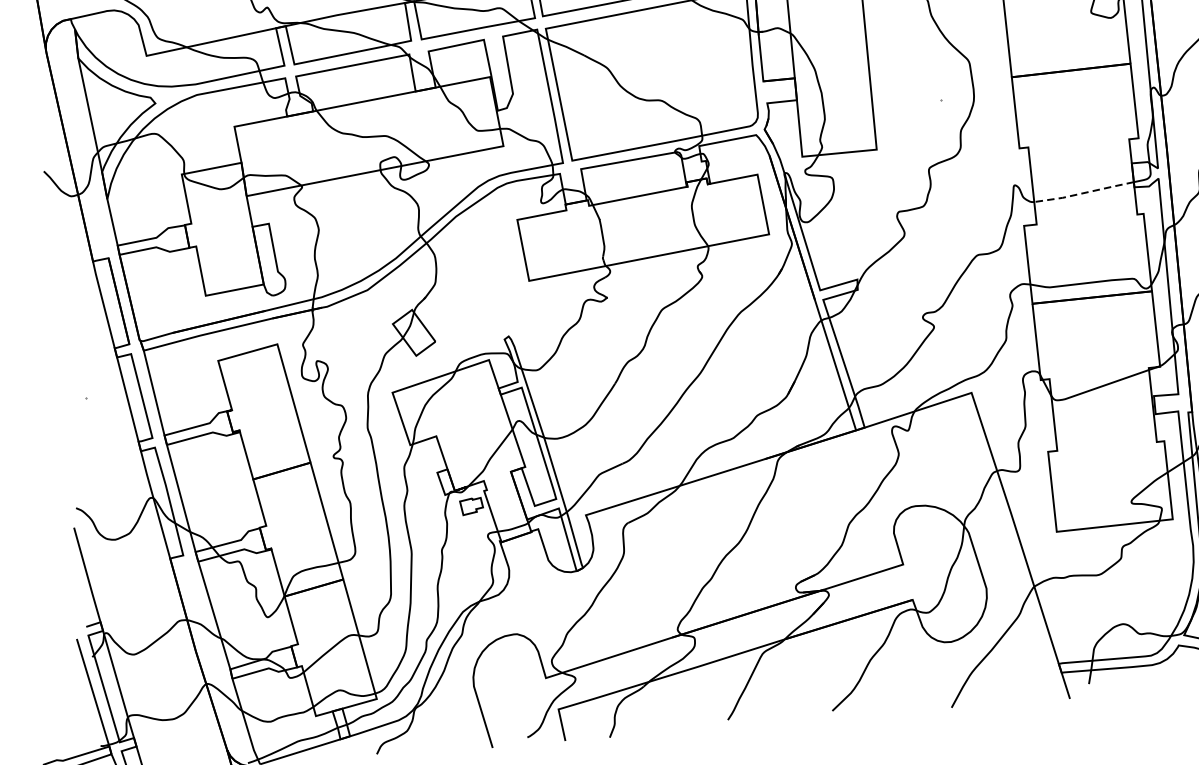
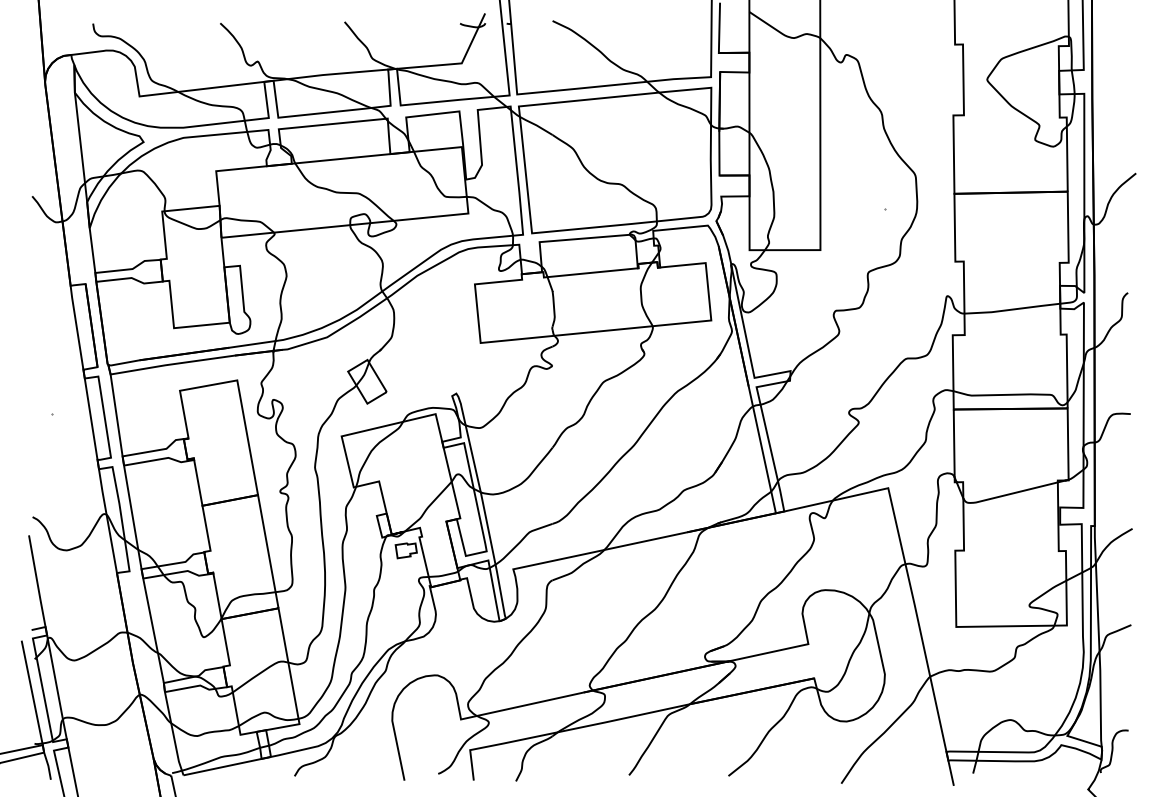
line: (1084, 192) -> (1012, 309), dashed -> solid

